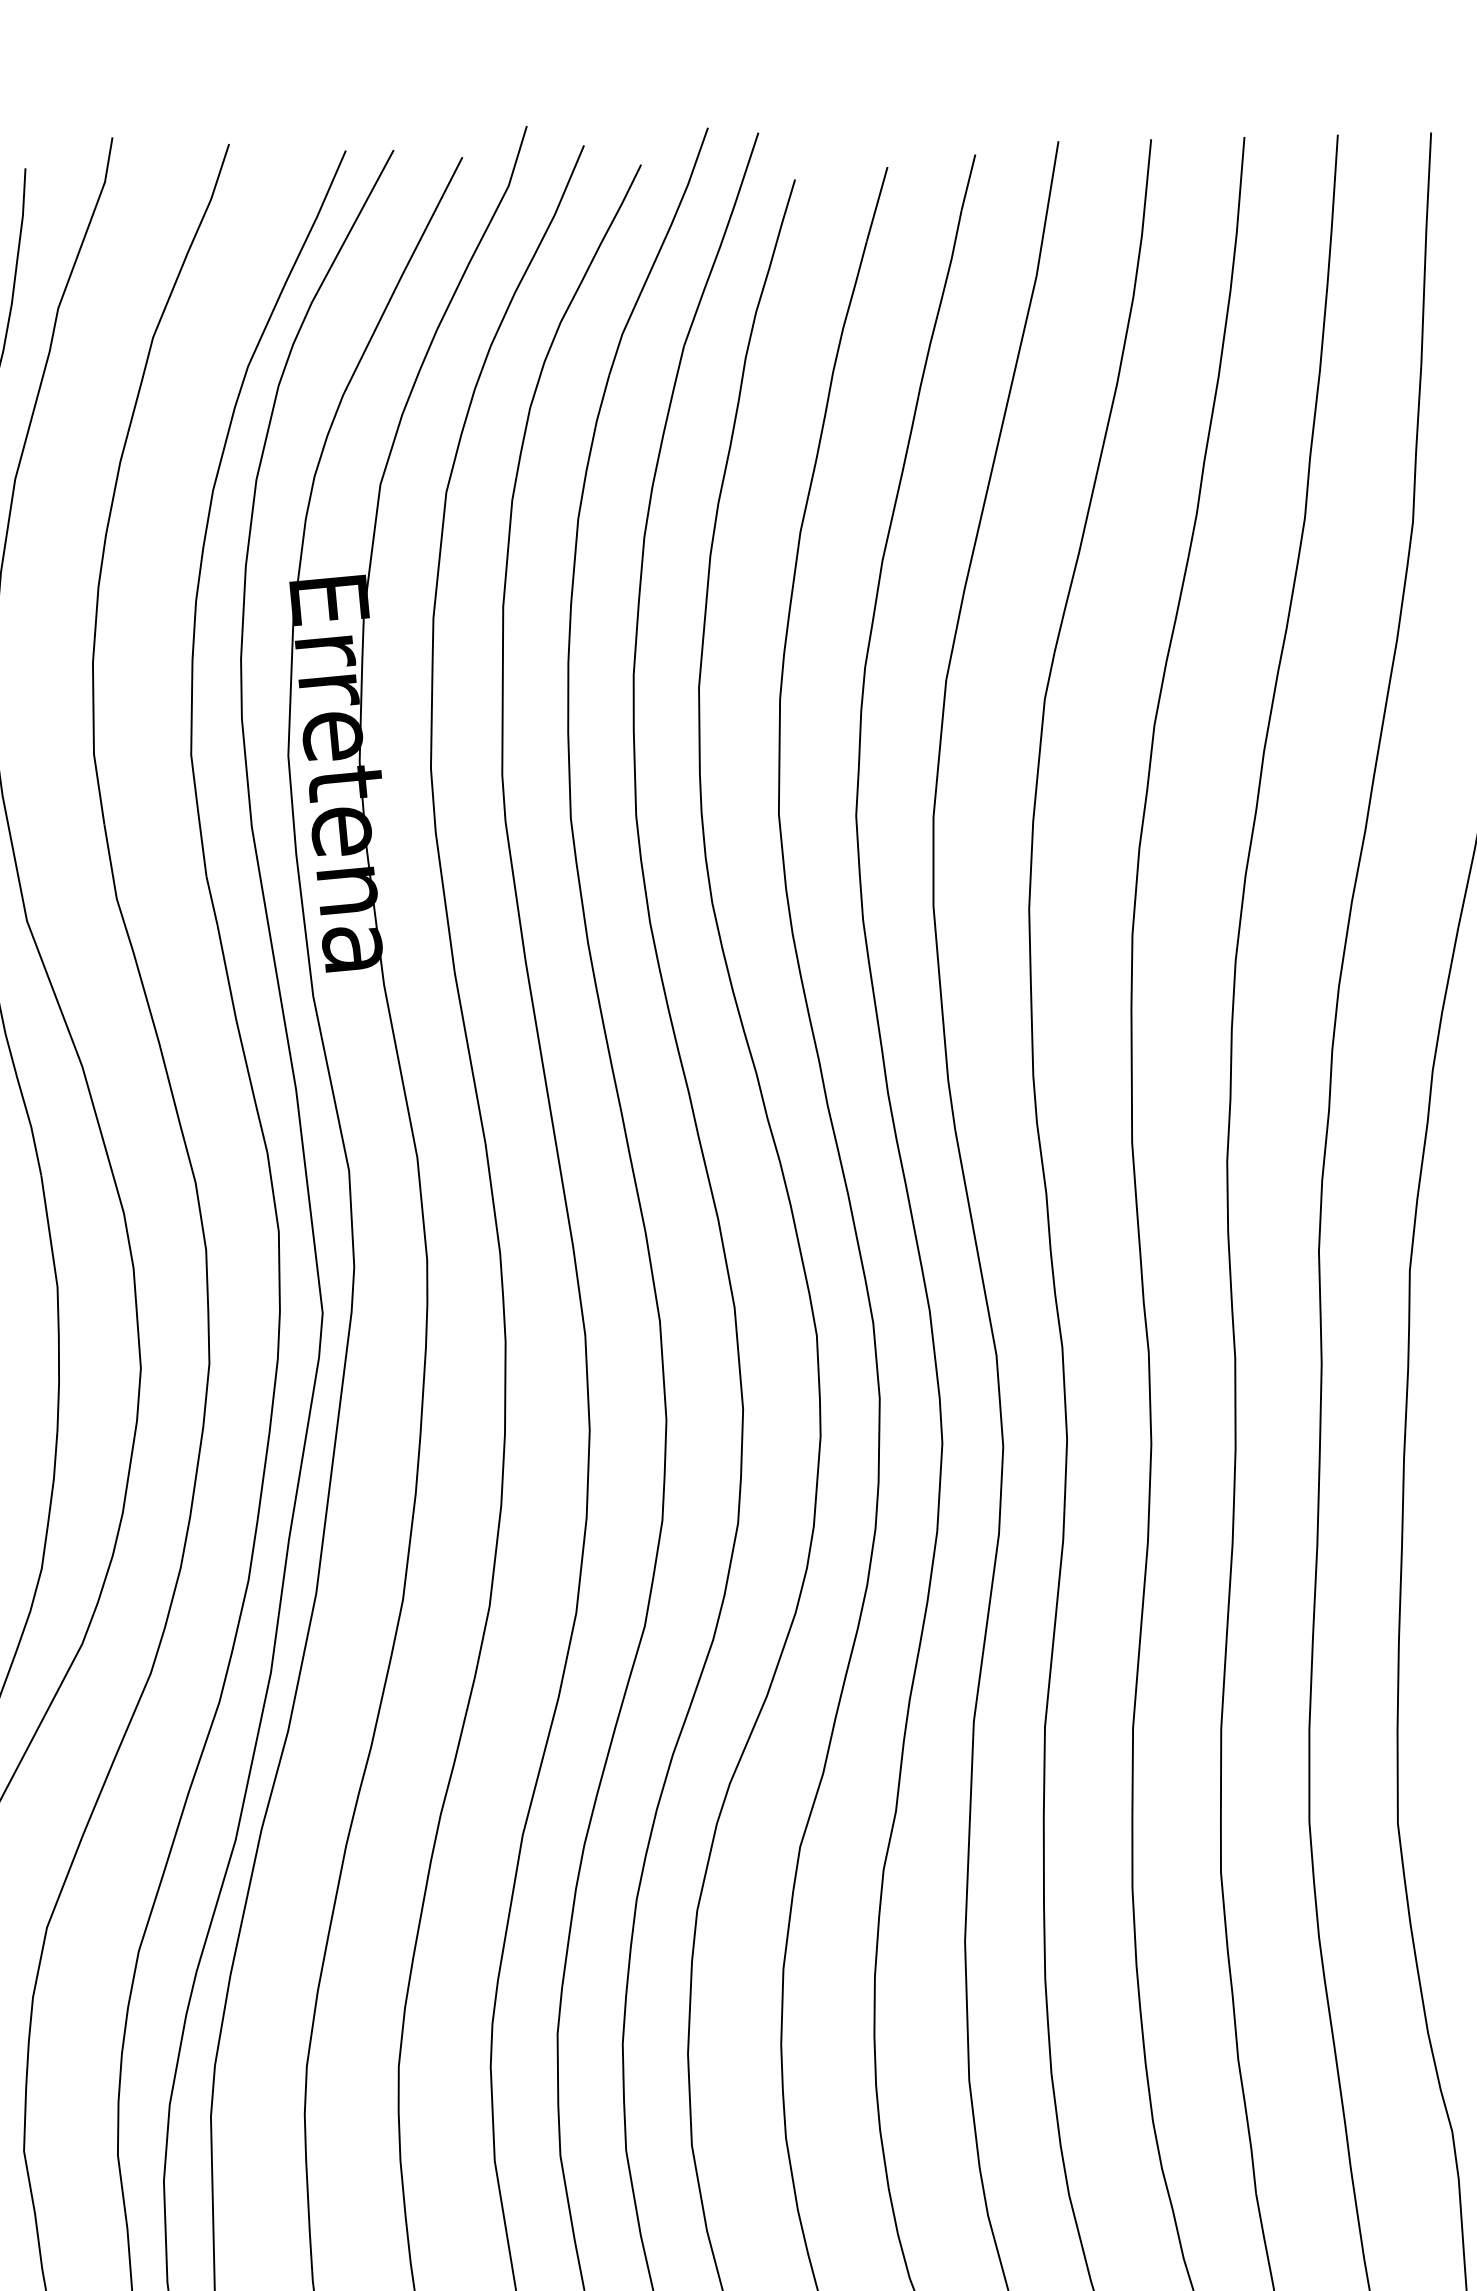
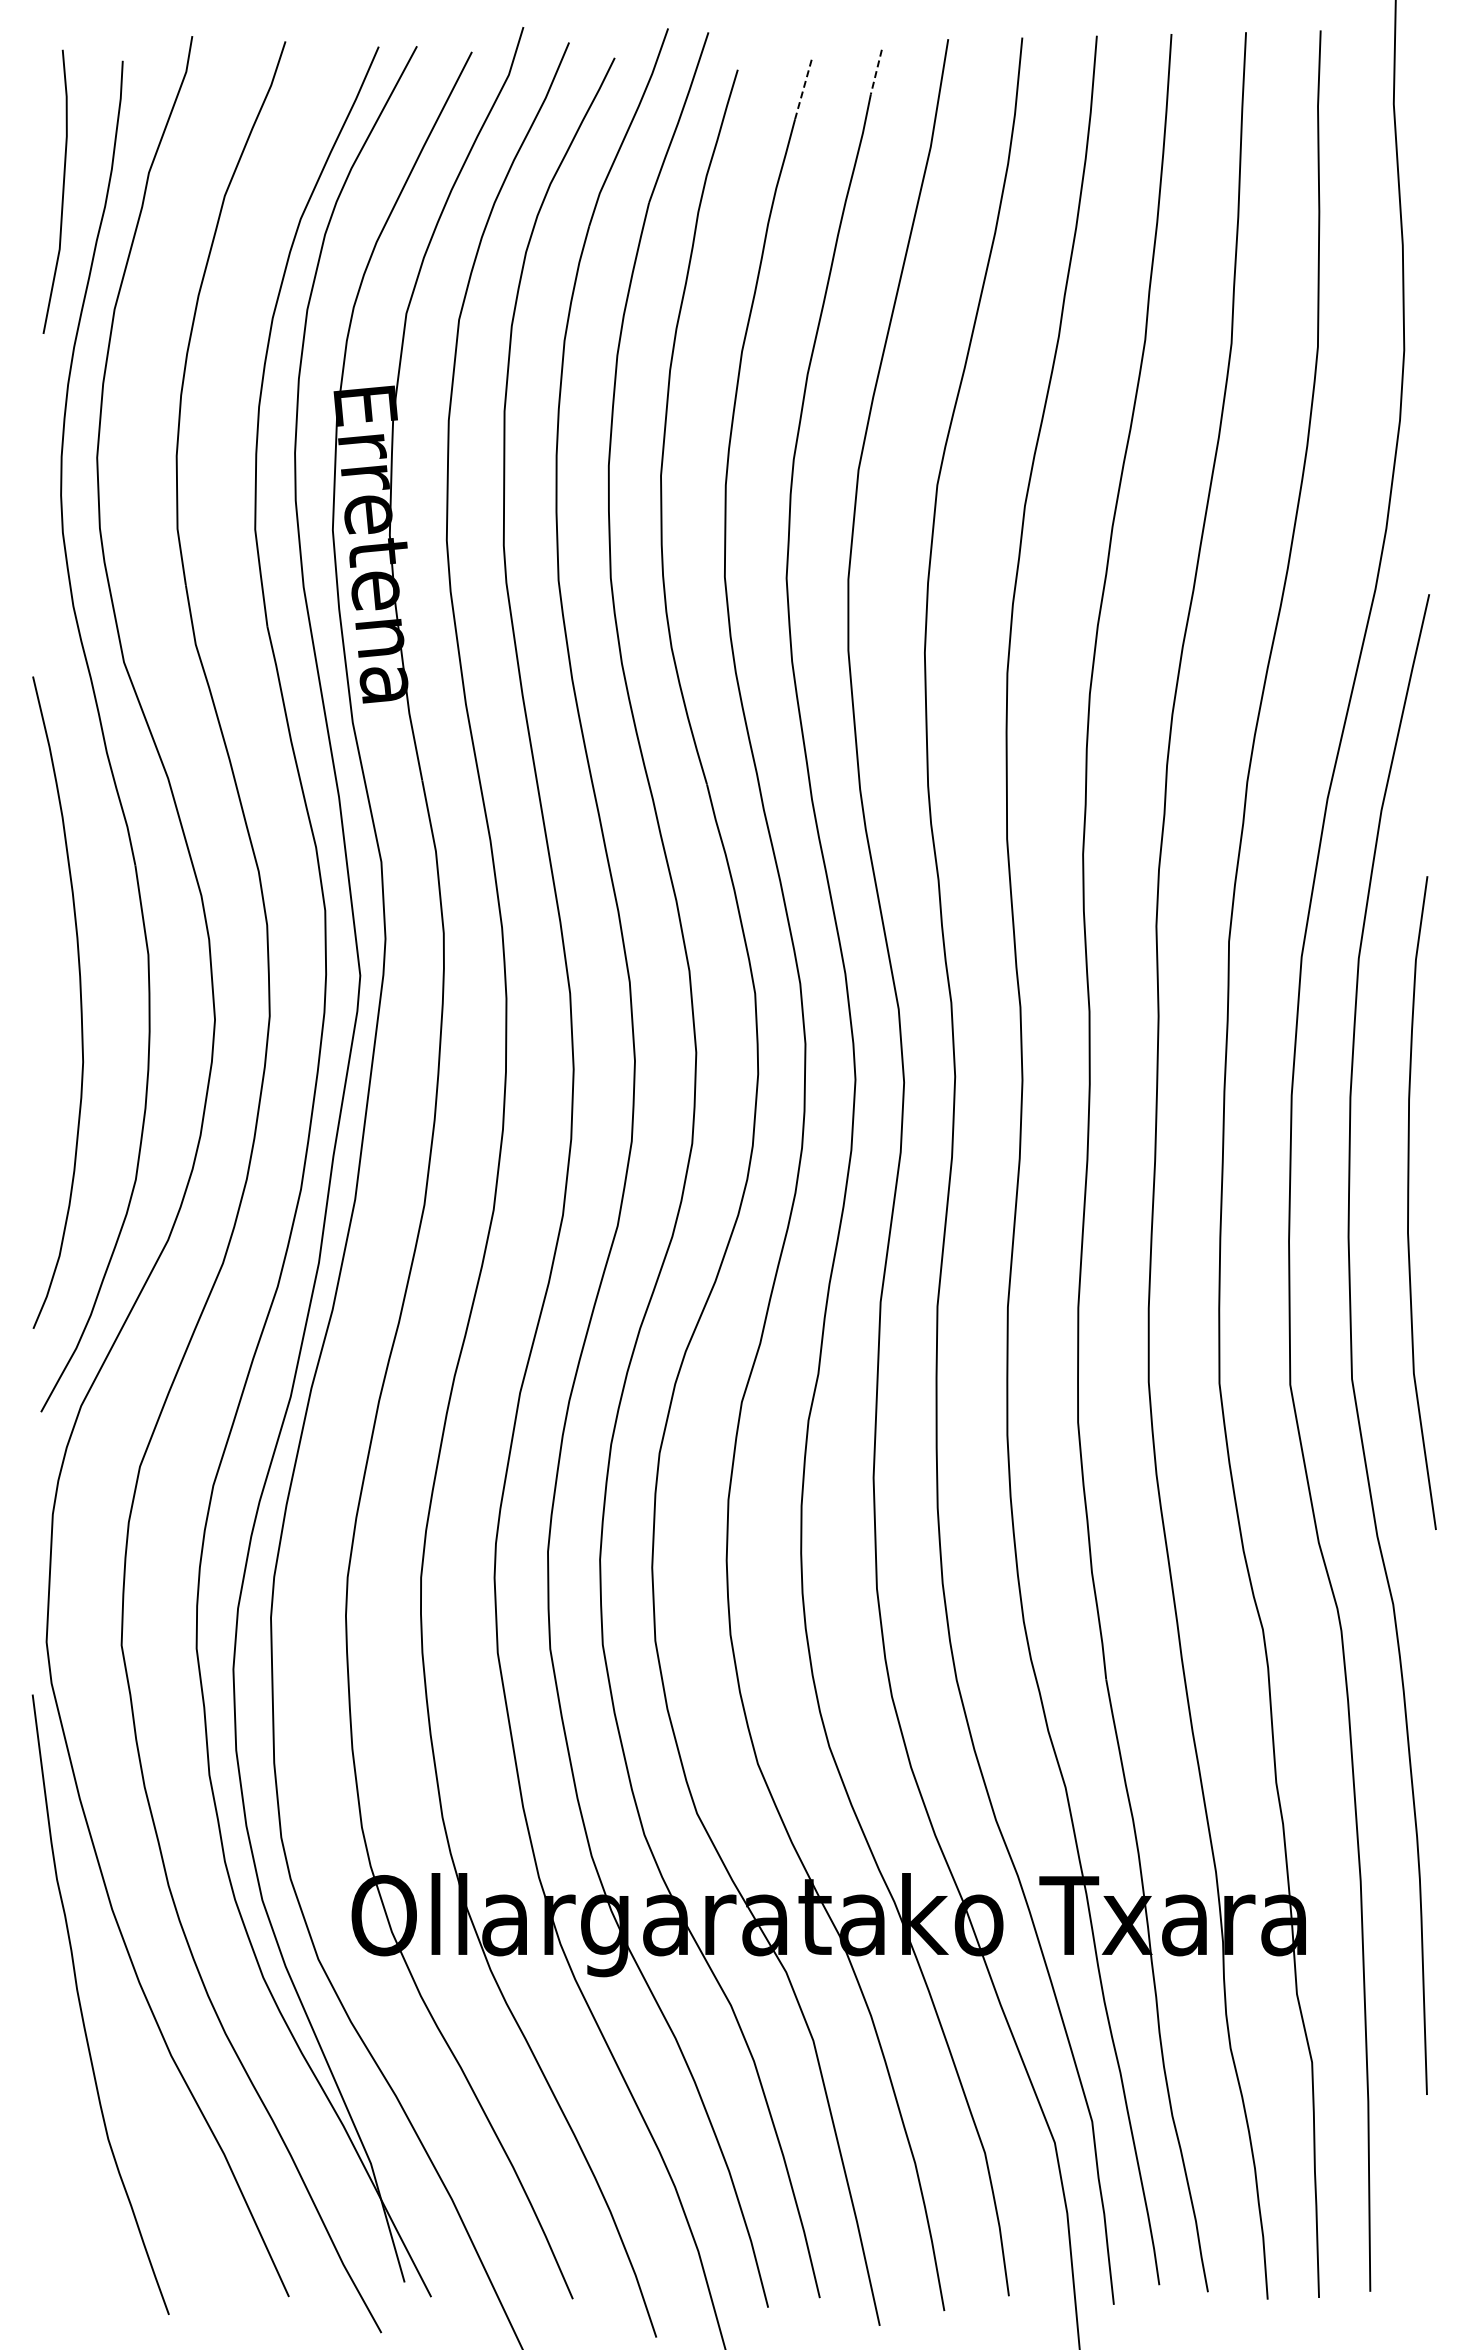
line: (968, 182) -> (876, 72), solid -> dashed
line: (877, 204) -> (803, 89), solid -> dashed

